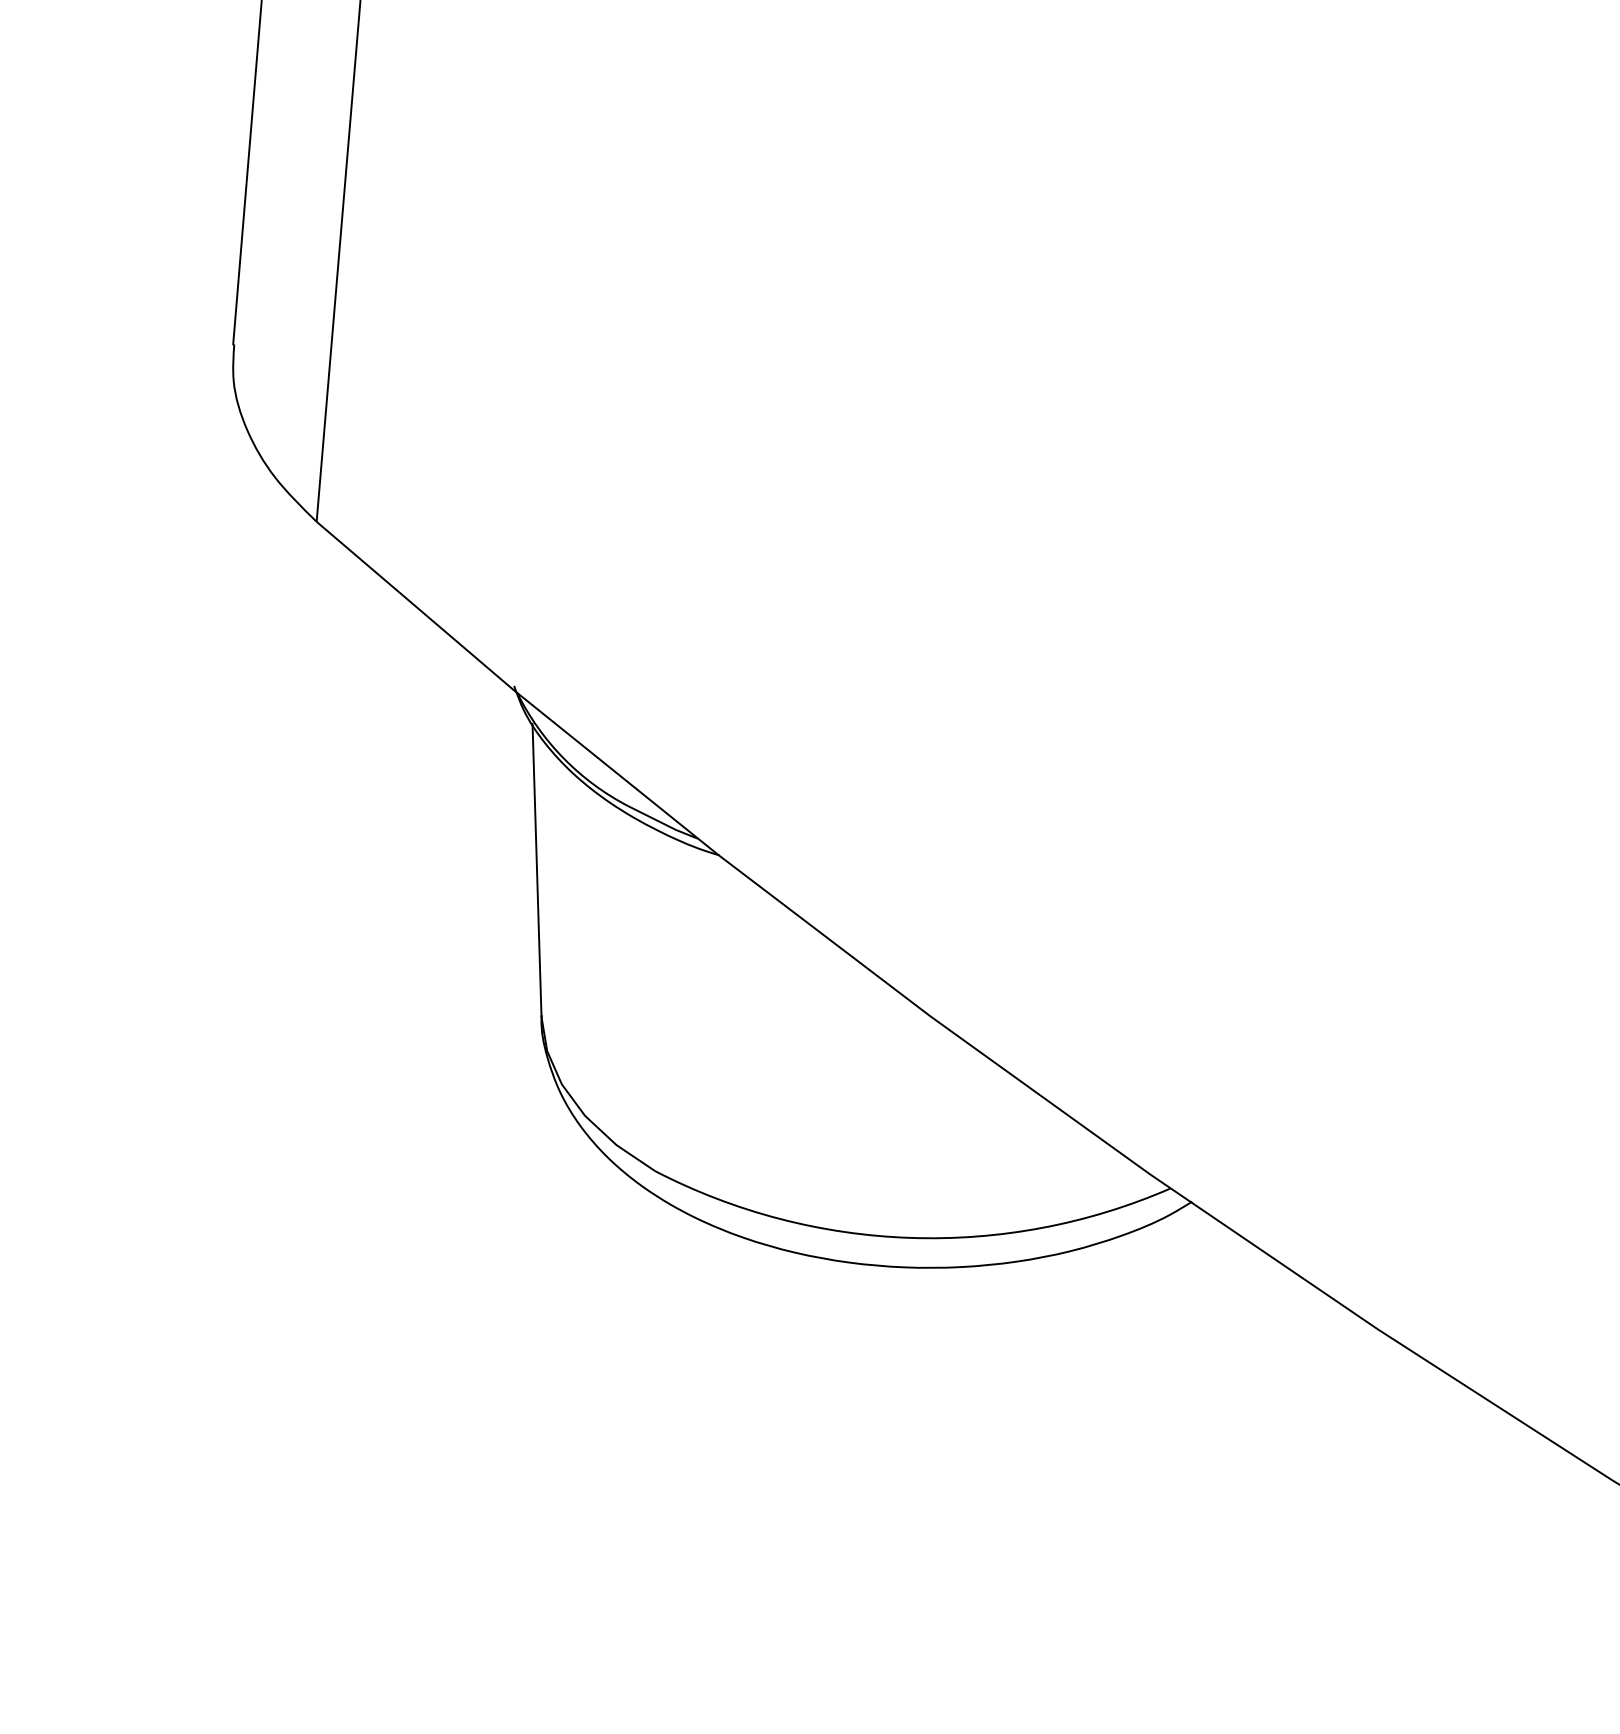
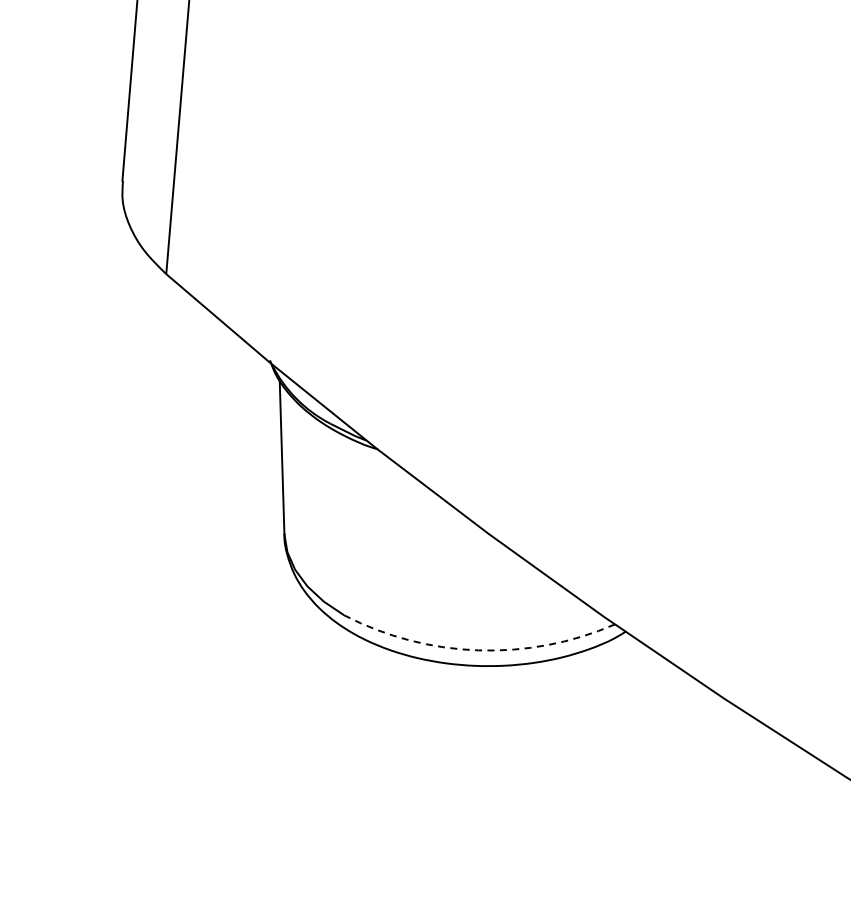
arc: (910, 1238) -> (478, 650), solid -> dashed

